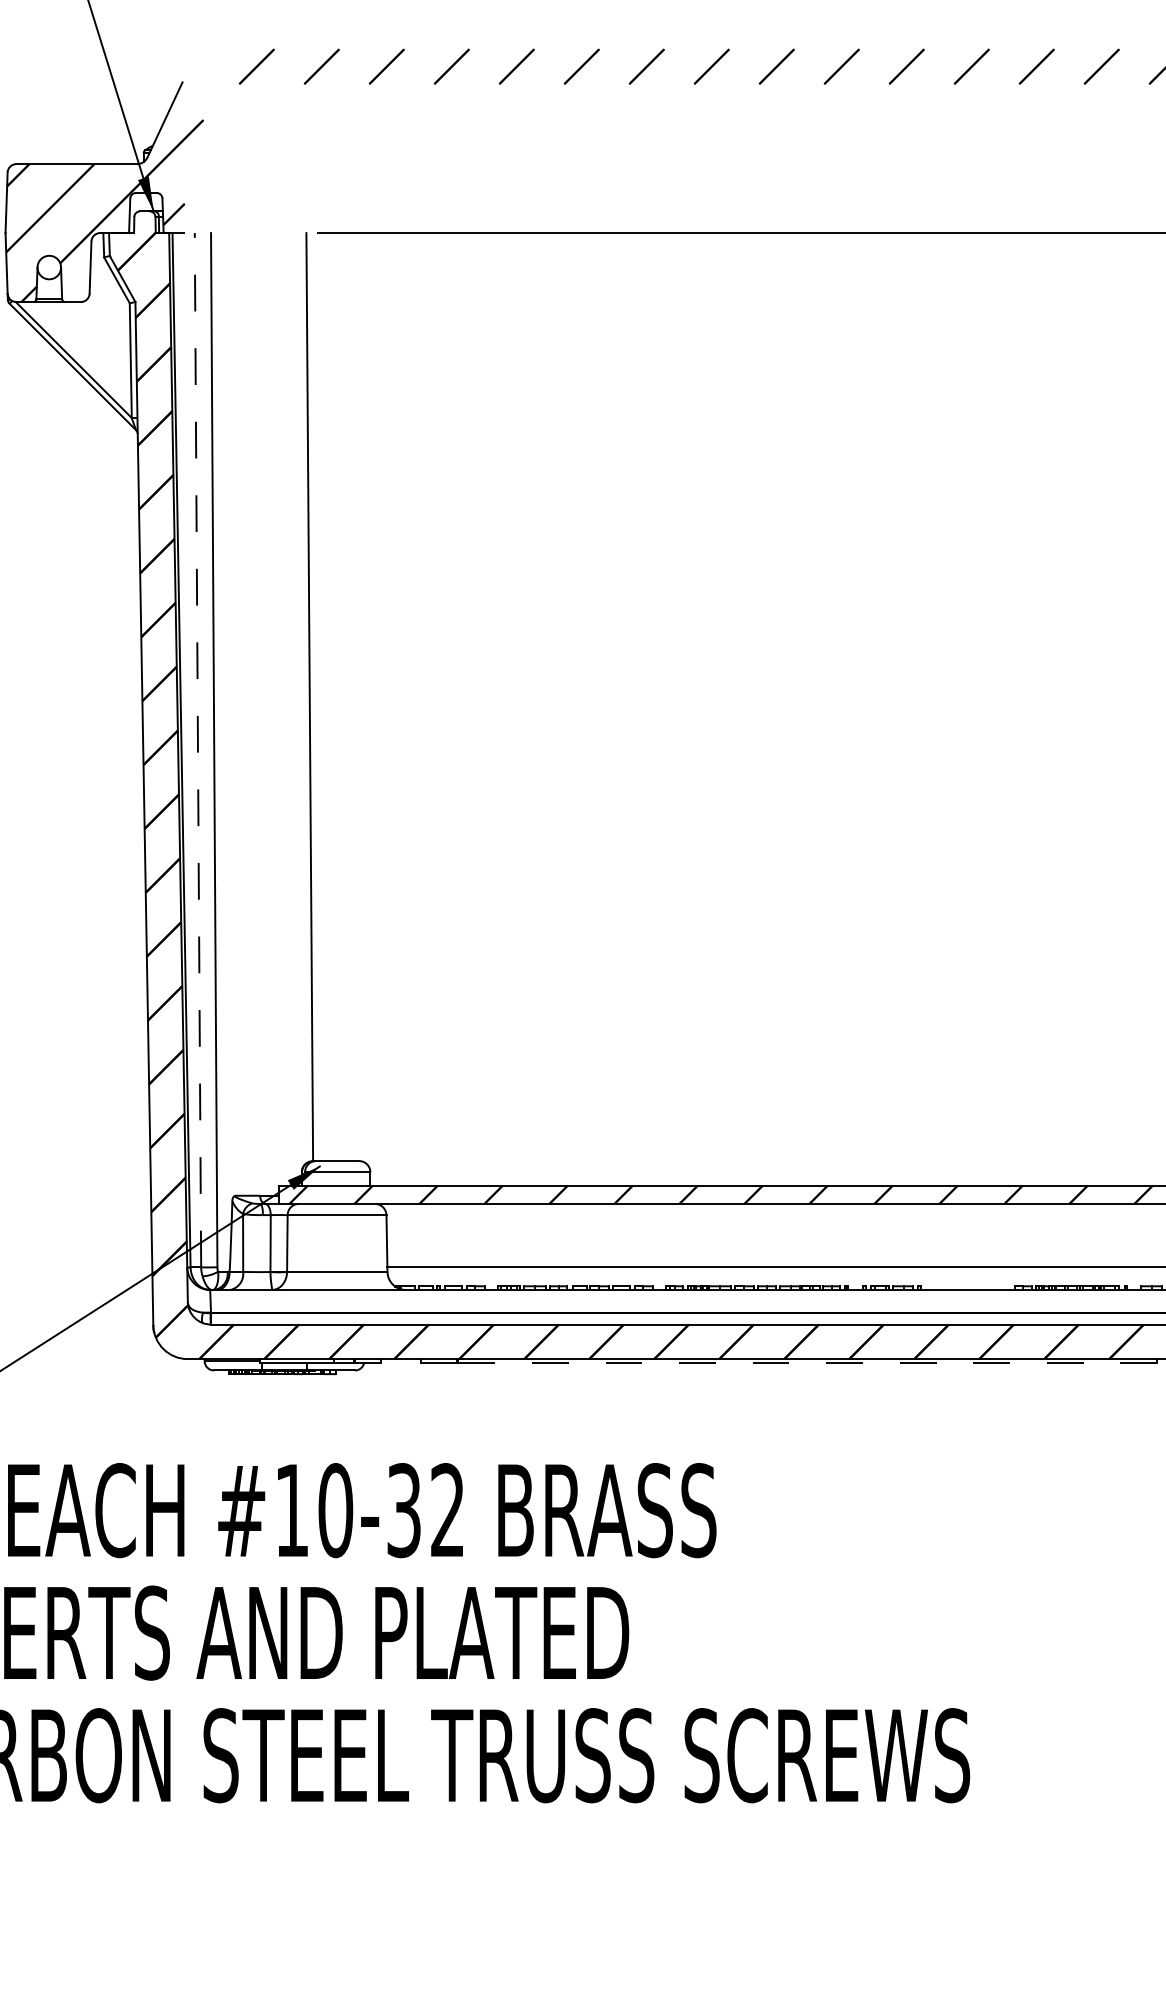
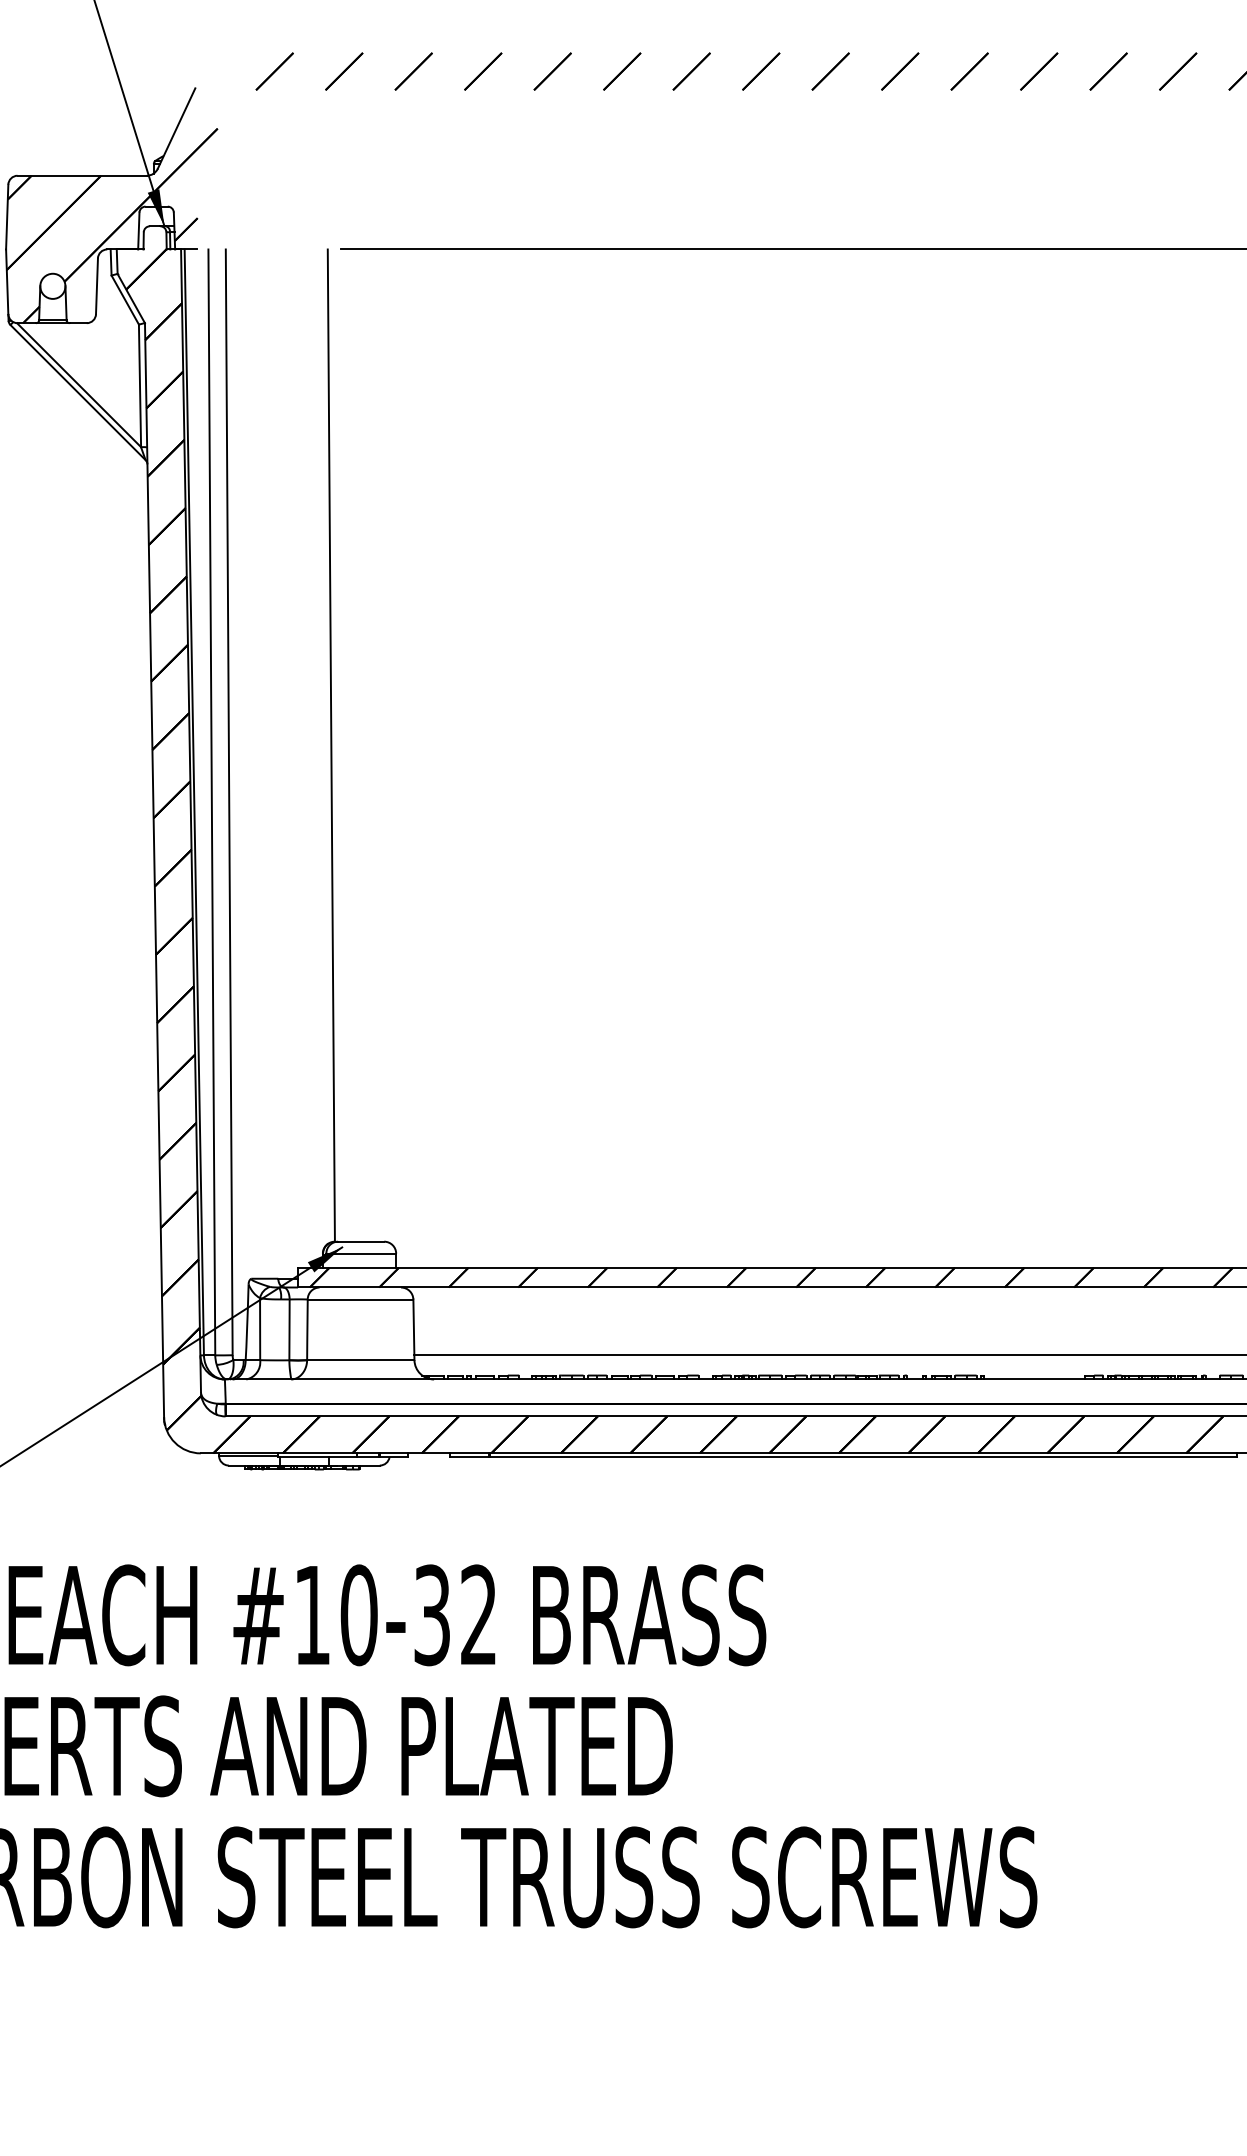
line: (197, 750) -> (211, 802), dashed -> solid
line: (807, 1362) -> (863, 1457), dashed -> solid

